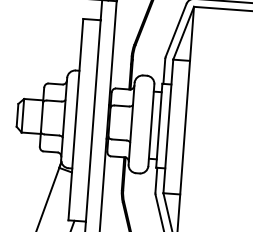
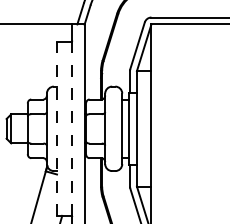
line: (76, 120) -> (57, 129), solid -> dashed
line: (93, 121) -> (72, 129), solid -> dashed

